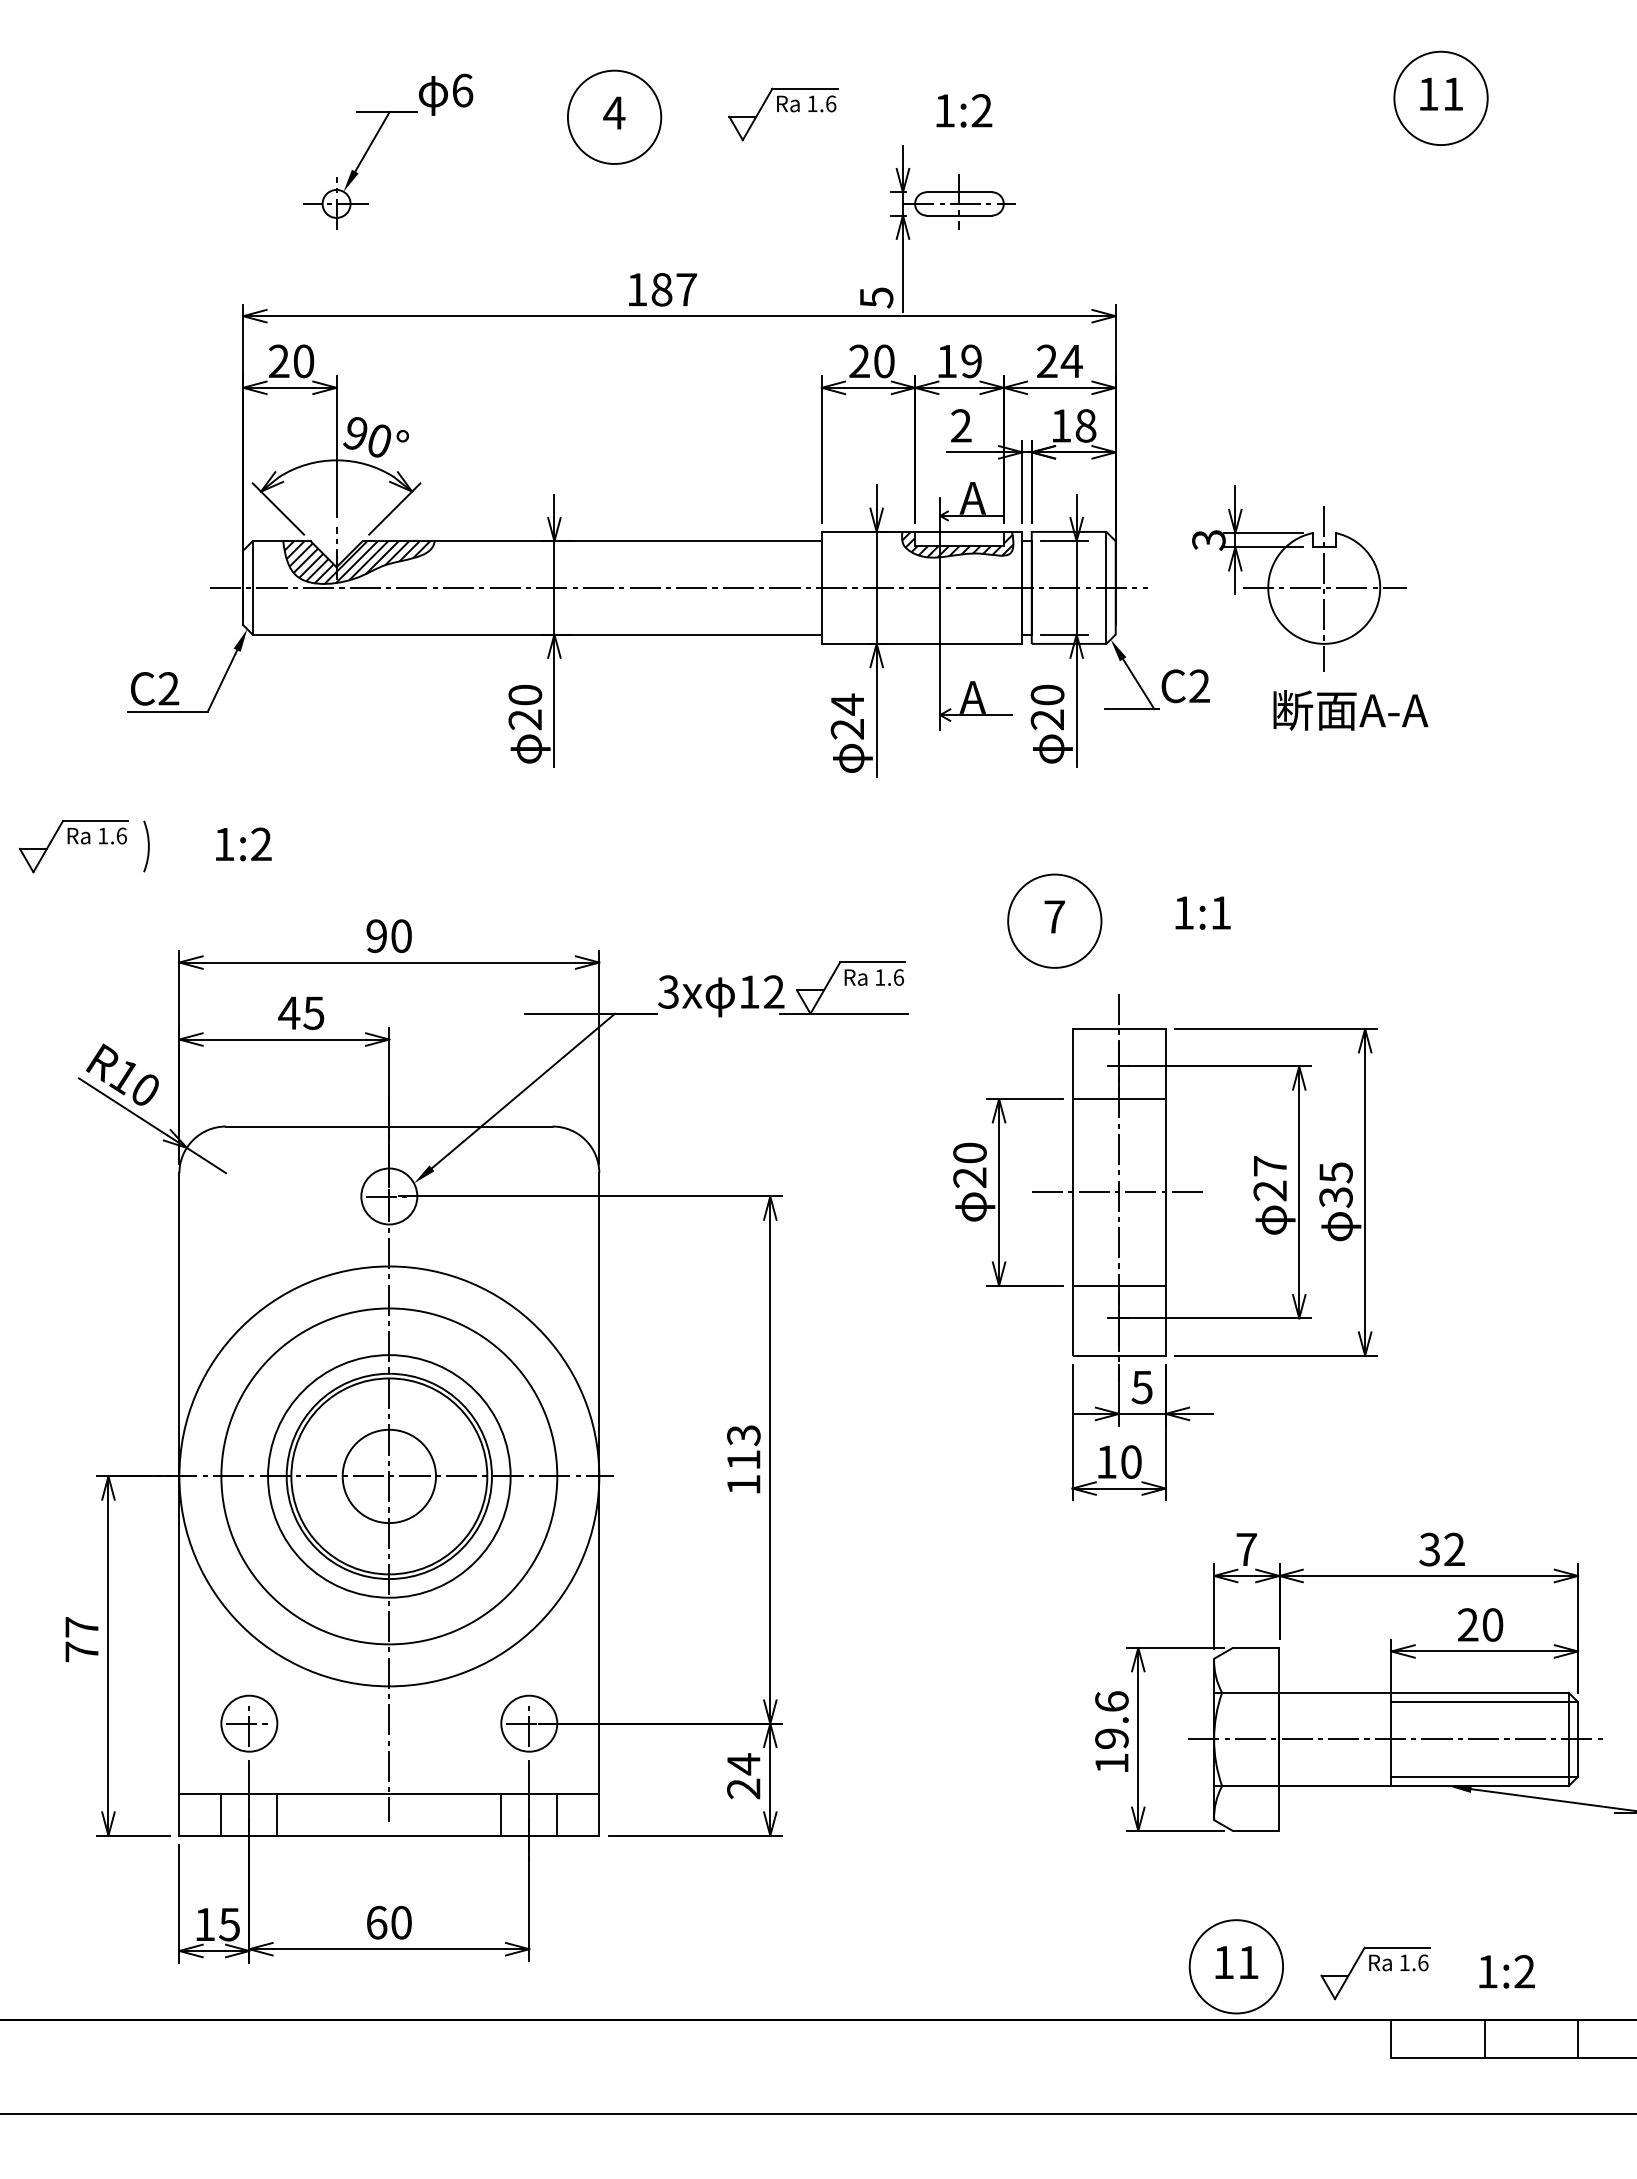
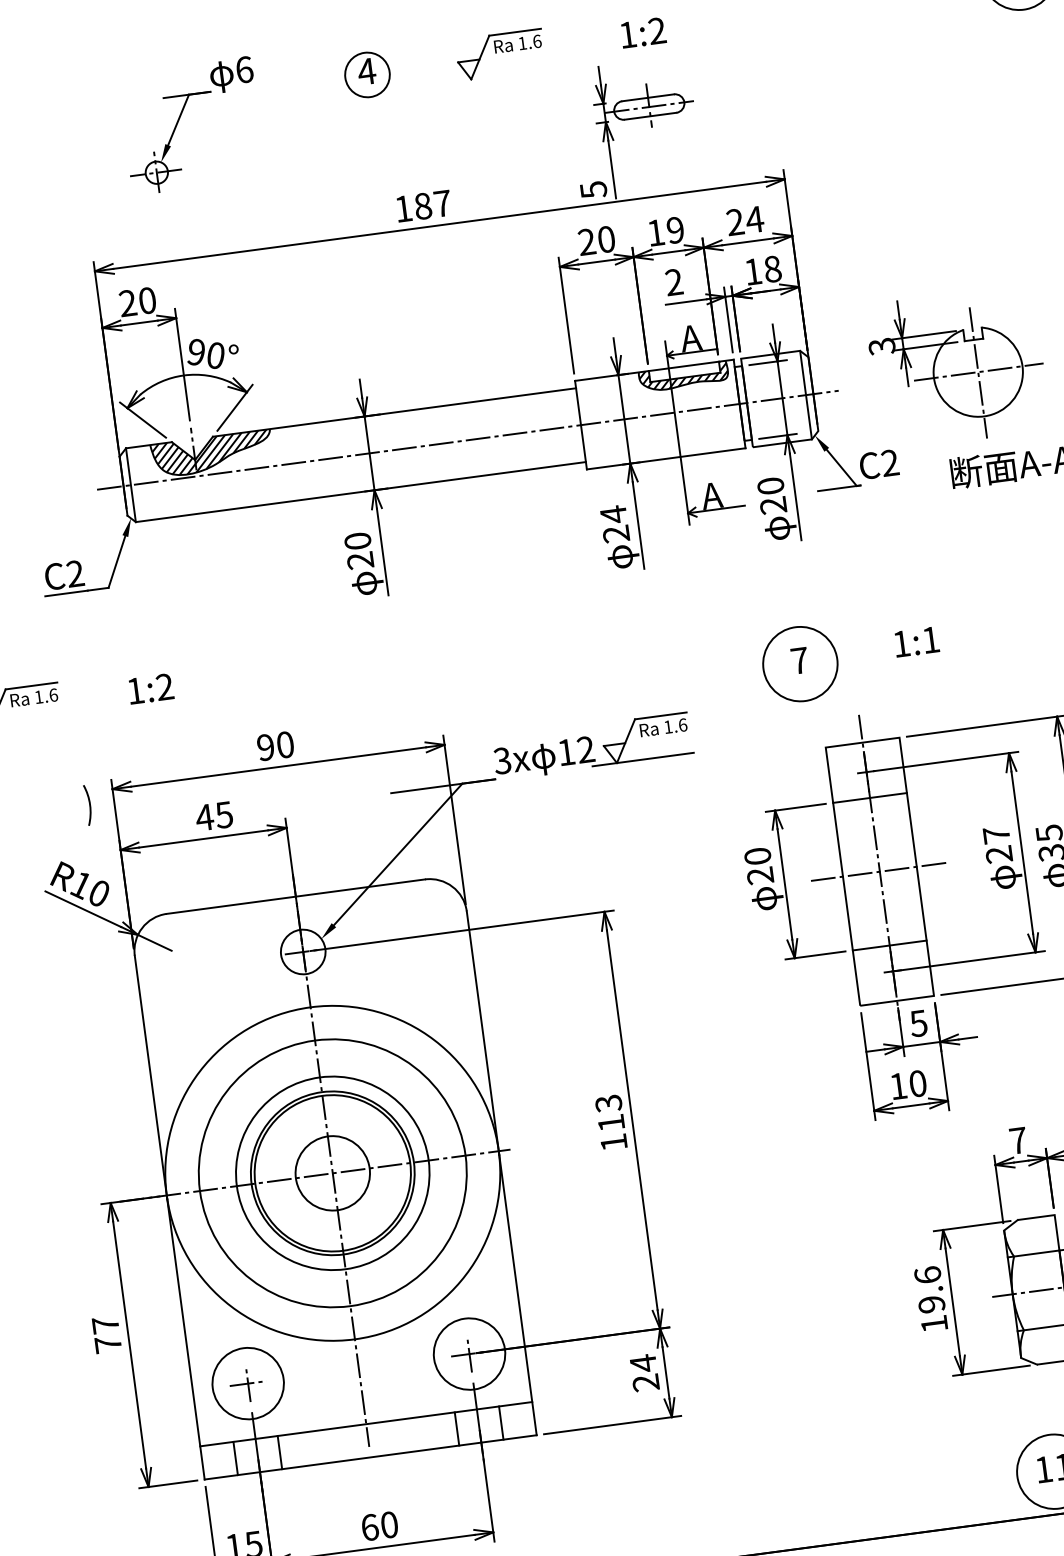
circle: (614, 117) -> (367, 75), size x0.6
arc: (148, 846) -> (89, 805), moved
circle: (249, 1723) -> (248, 1383), size x1.6
circle: (529, 1723) -> (469, 1353), size x1.6

